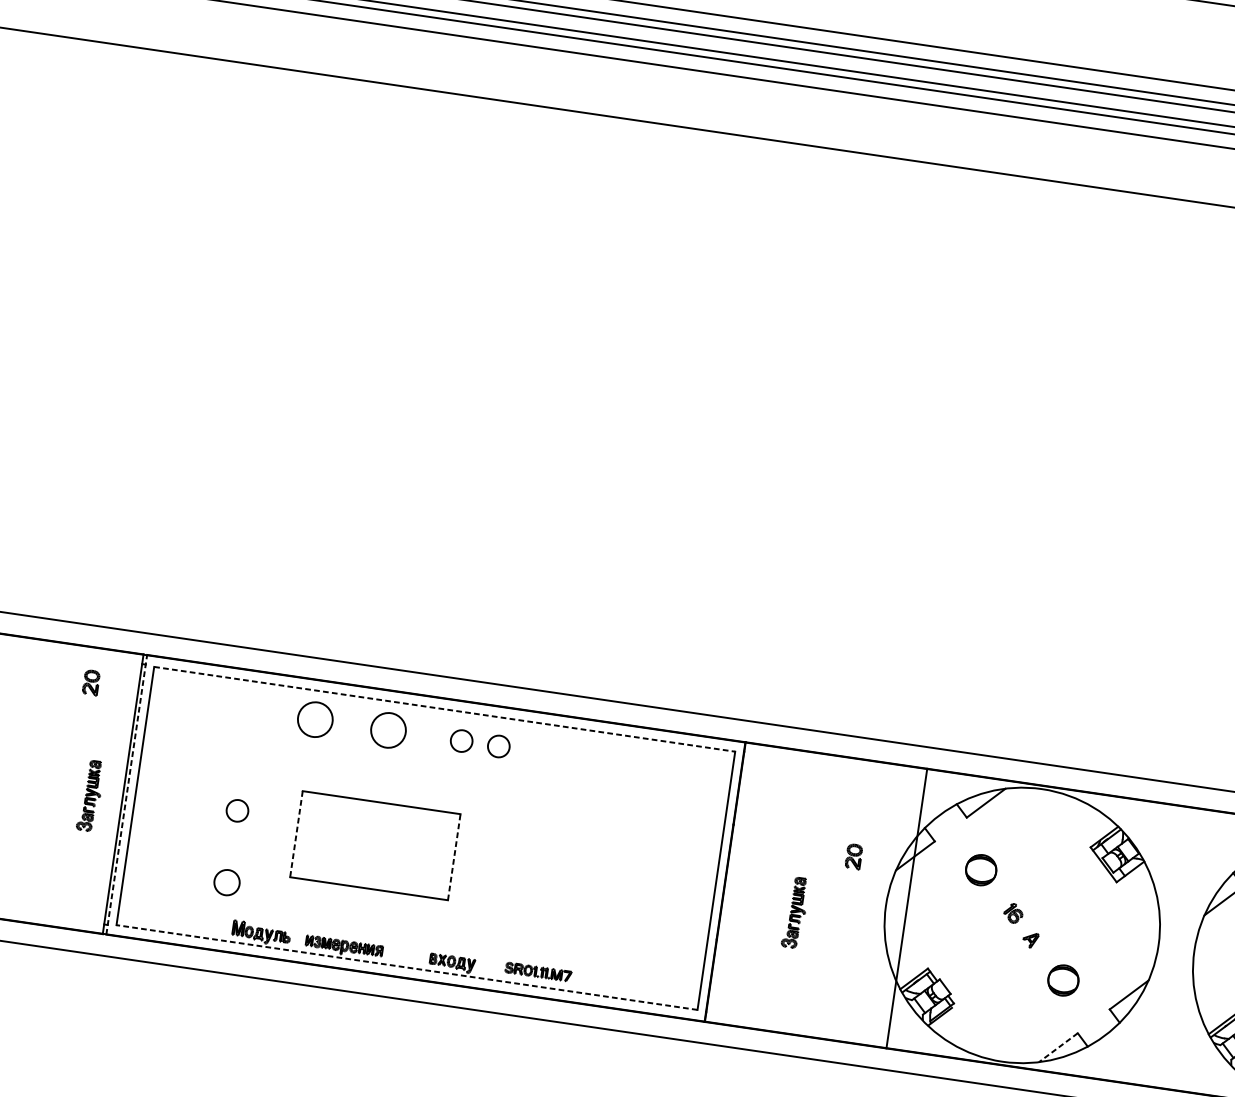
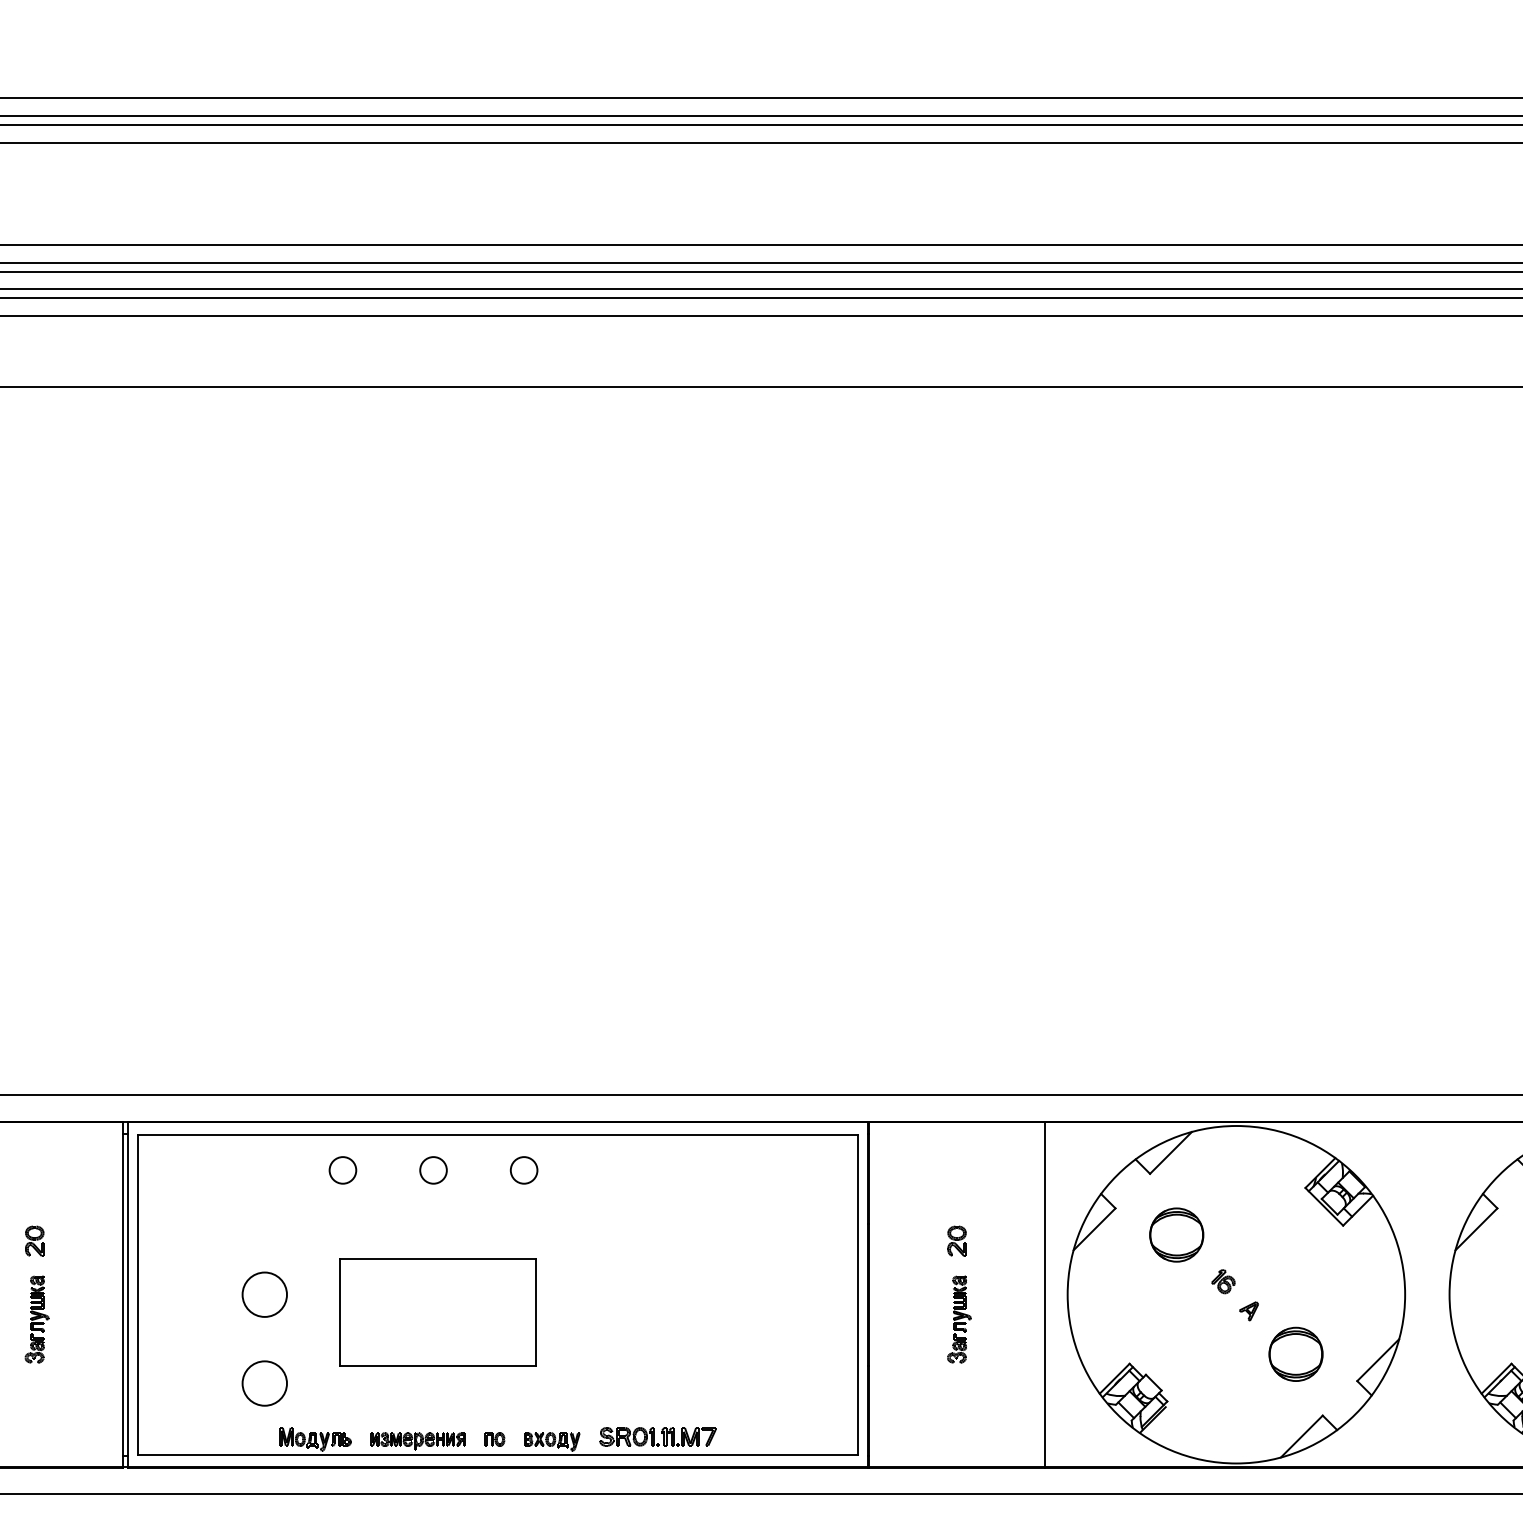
part: (91, 682) -> (34, 1240), moved
line: (444, 708) -> (497, 1134), dashed -> solid
circle: (314, 719) -> (342, 1170), size x0.62
circle: (388, 730) -> (433, 1170), size x0.62
circle: (498, 746) -> (569, 1170), removed
line: (126, 794) -> (127, 1294), dashed -> solid
part: (90, 795) -> (36, 1319), moved
circle: (237, 810) -> (264, 1294), size x1.67
line: (296, 835) -> (340, 1313), dashed -> solid
part: (853, 856) -> (956, 1240), moved
line: (454, 857) -> (535, 1312), dashed -> solid
part: (981, 869) -> (1176, 1234), size x1.43
circle: (226, 882) -> (264, 1383), size x1.43
line: (906, 908) -> (1045, 1294), moved
part: (406, 954) -> (494, 1439), added
line: (406, 967) -> (497, 1454), dashed -> solid
part: (538, 971) -> (657, 1436), size x1.43
part: (1063, 979) -> (1295, 1353), size x1.43
line: (1058, 1047) -> (1301, 1436), dashed -> solid

